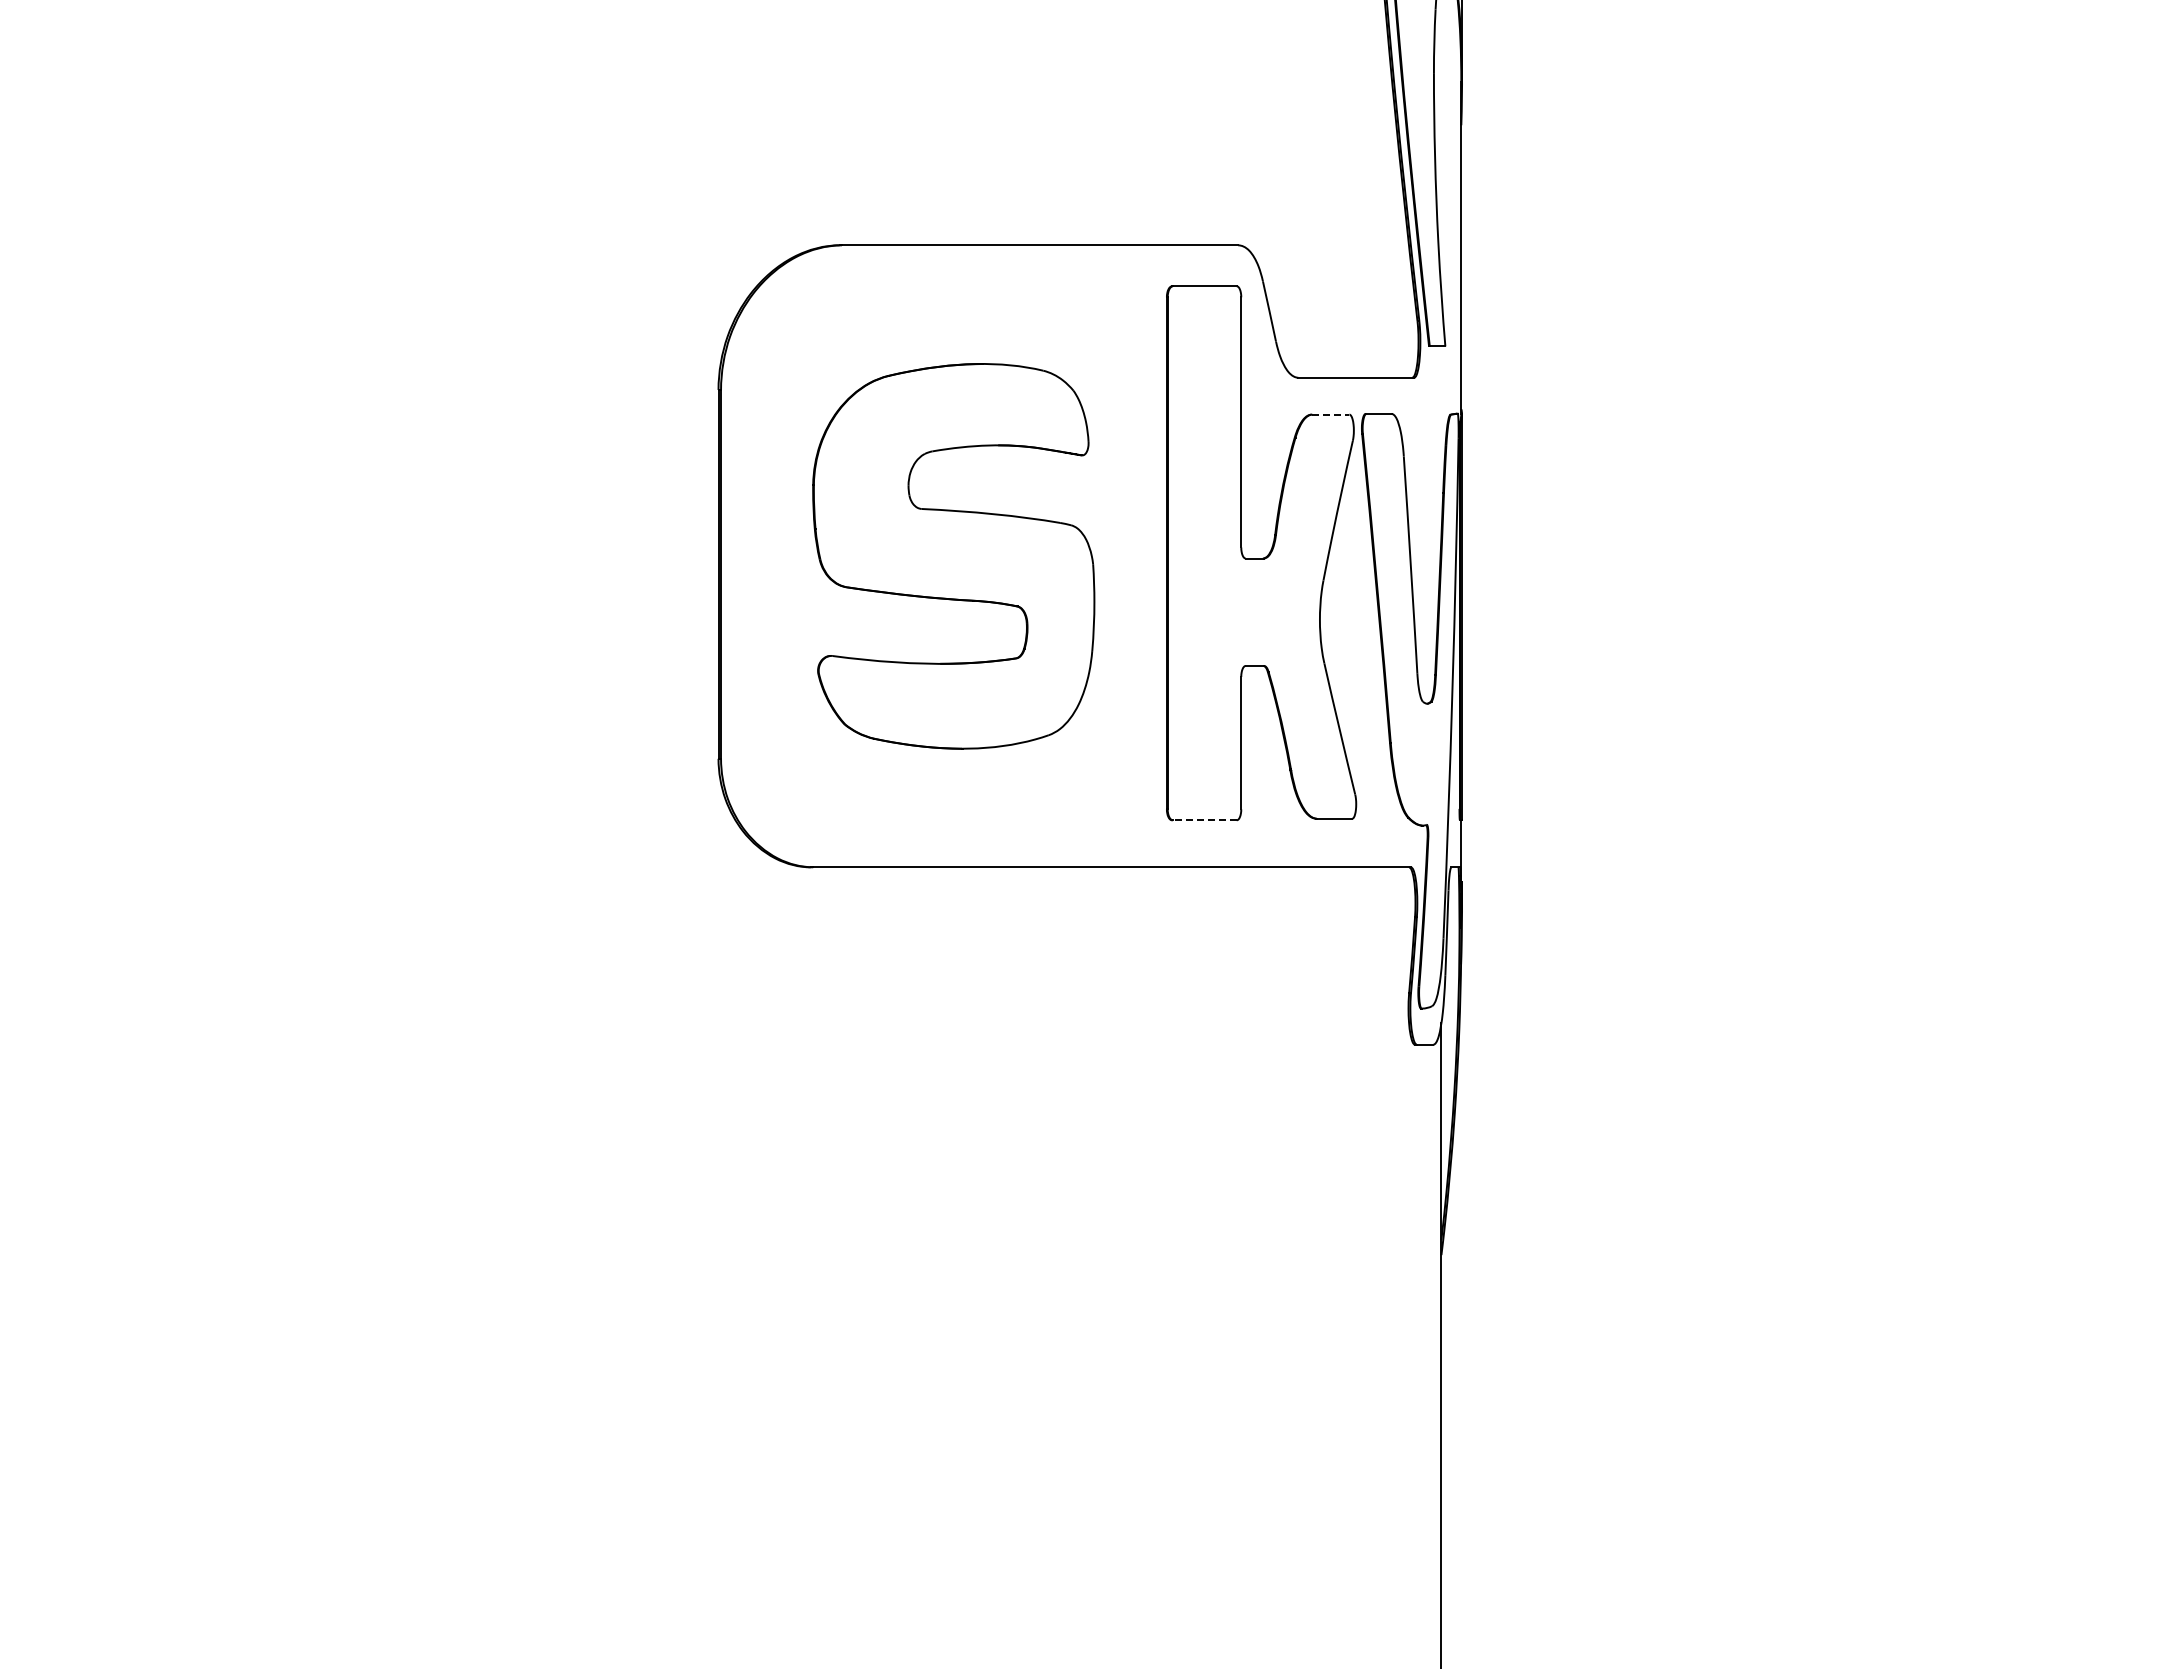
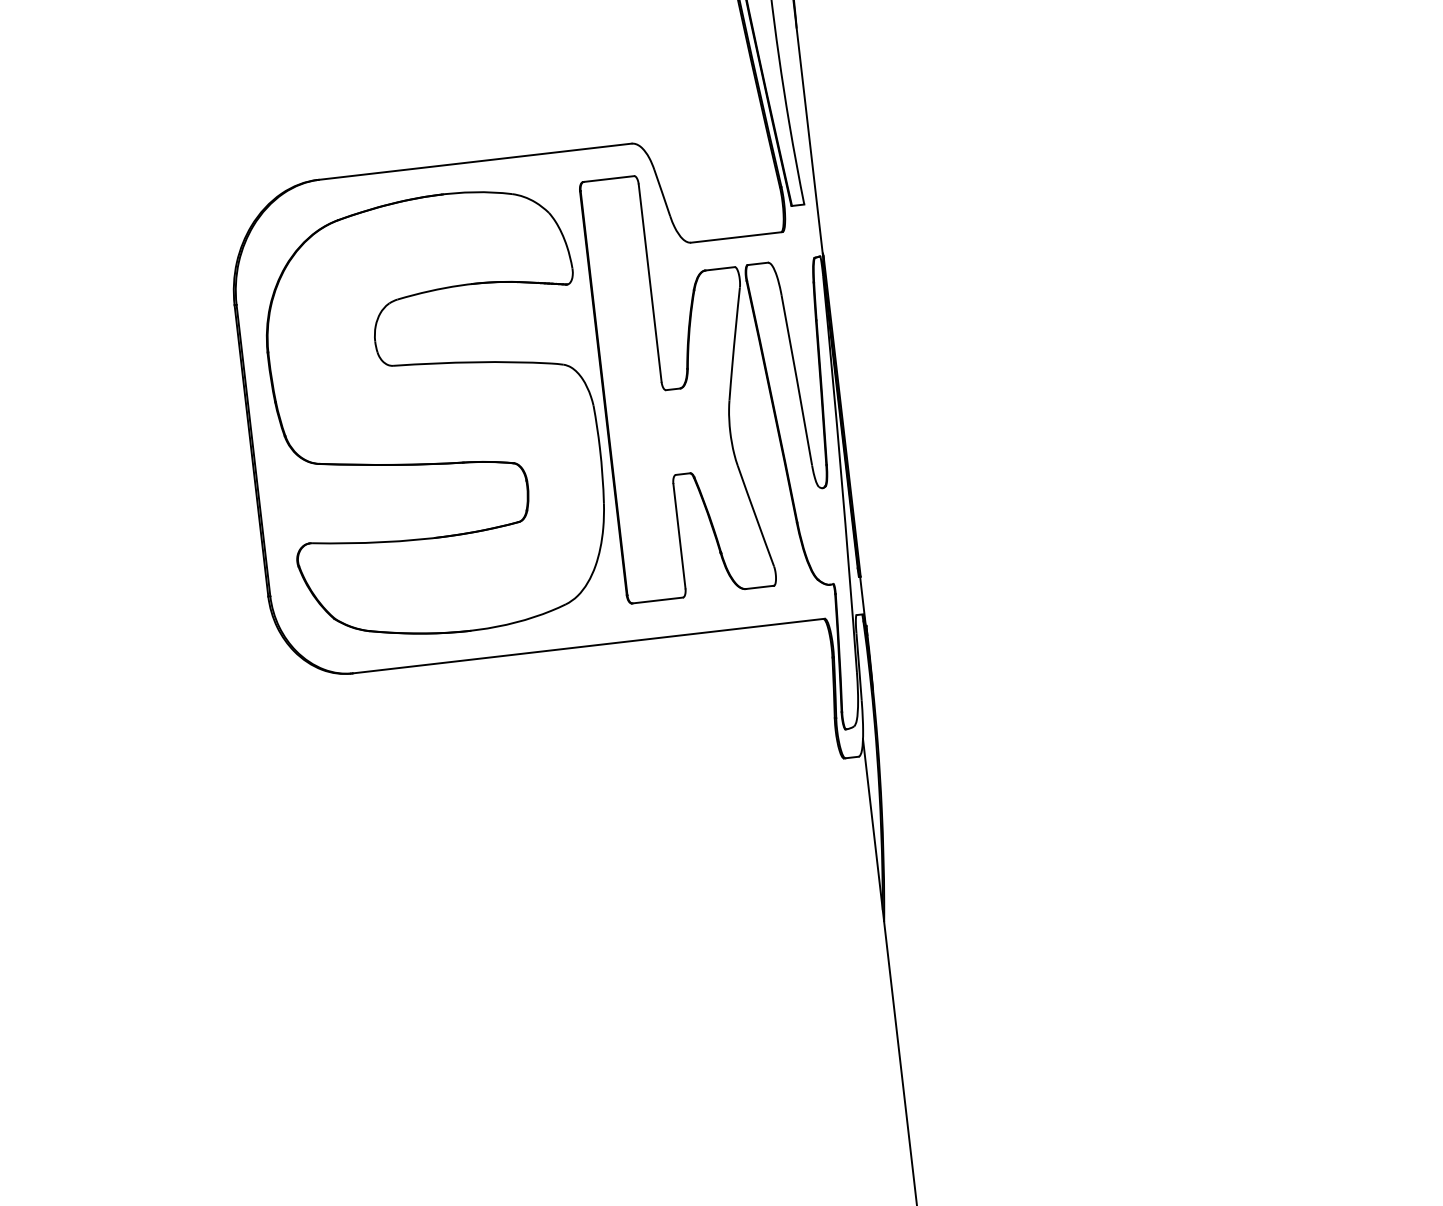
line: (1330, 414) -> (719, 268), dashed -> solid
part: (953, 556) -> (435, 415), size x1.43
line: (1204, 820) -> (657, 600), dashed -> solid

